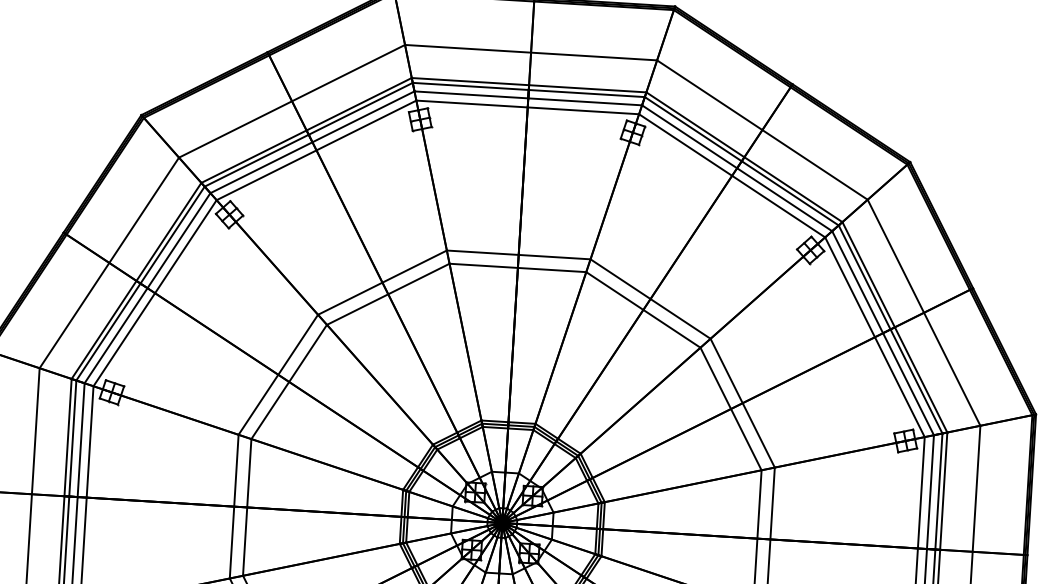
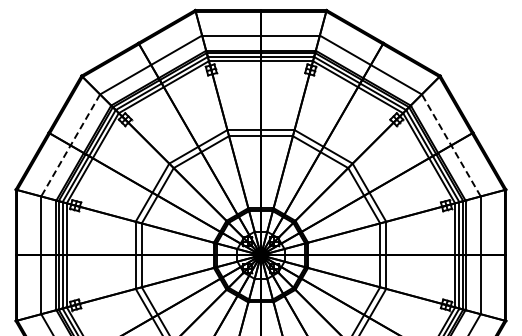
line: (108, 262) -> (70, 145), solid -> dashed
line: (924, 312) -> (451, 145), solid -> dashed

